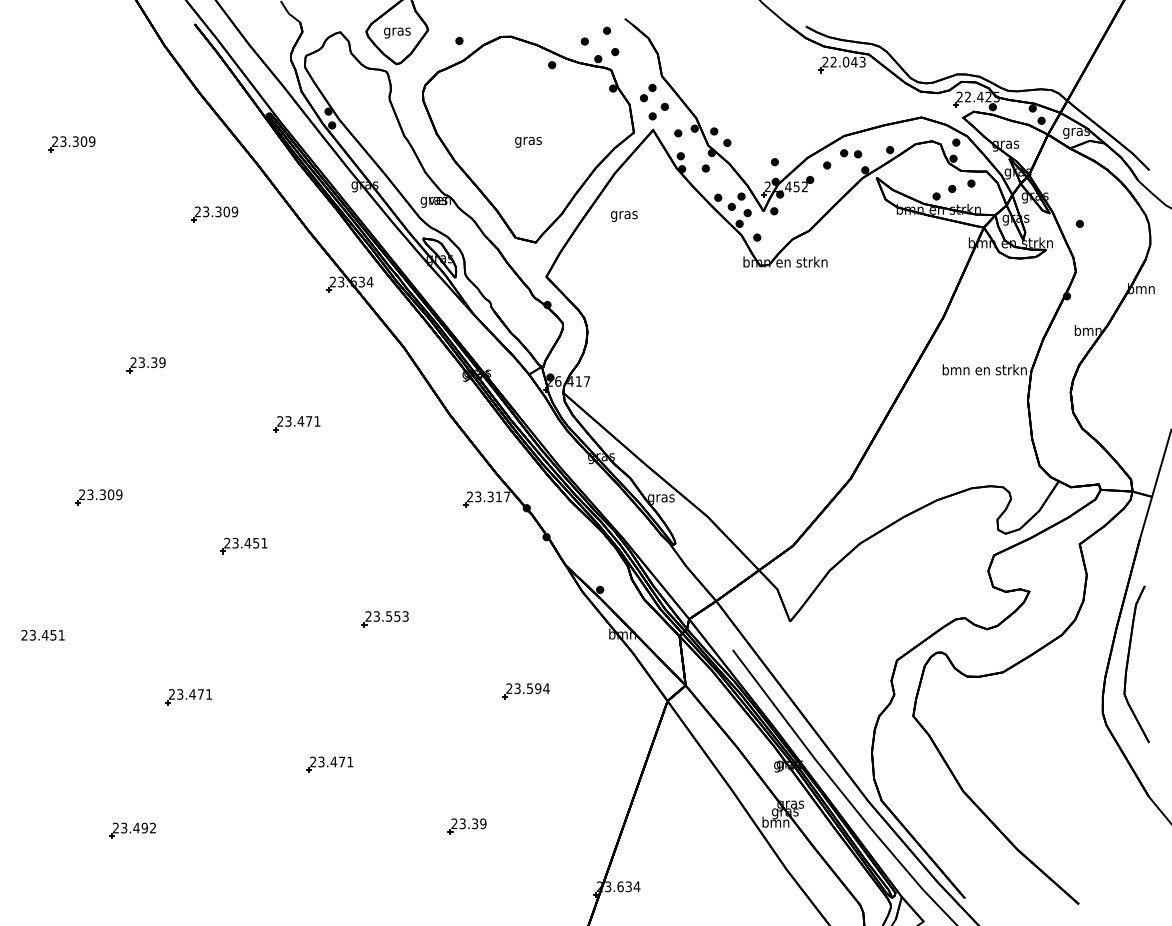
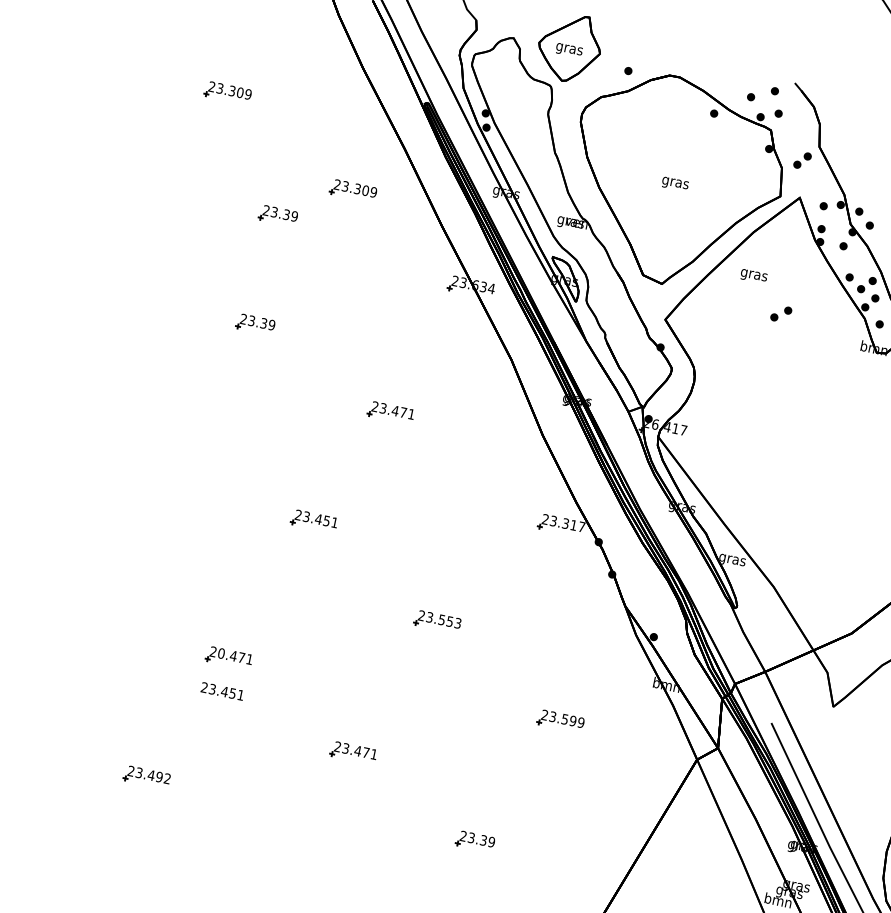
part: (658, 111) -> (781, 313), moved
part: (145, 254) -> (277, 215), added
part: (98, 497) -> (181, 444), removed
text: (42, 635) -> (221, 691), moved
text: (546, 688) -> (581, 722), 23.594 -> 23.599
text: (180, 694) -> (221, 653), 23.471 -> 20.471

